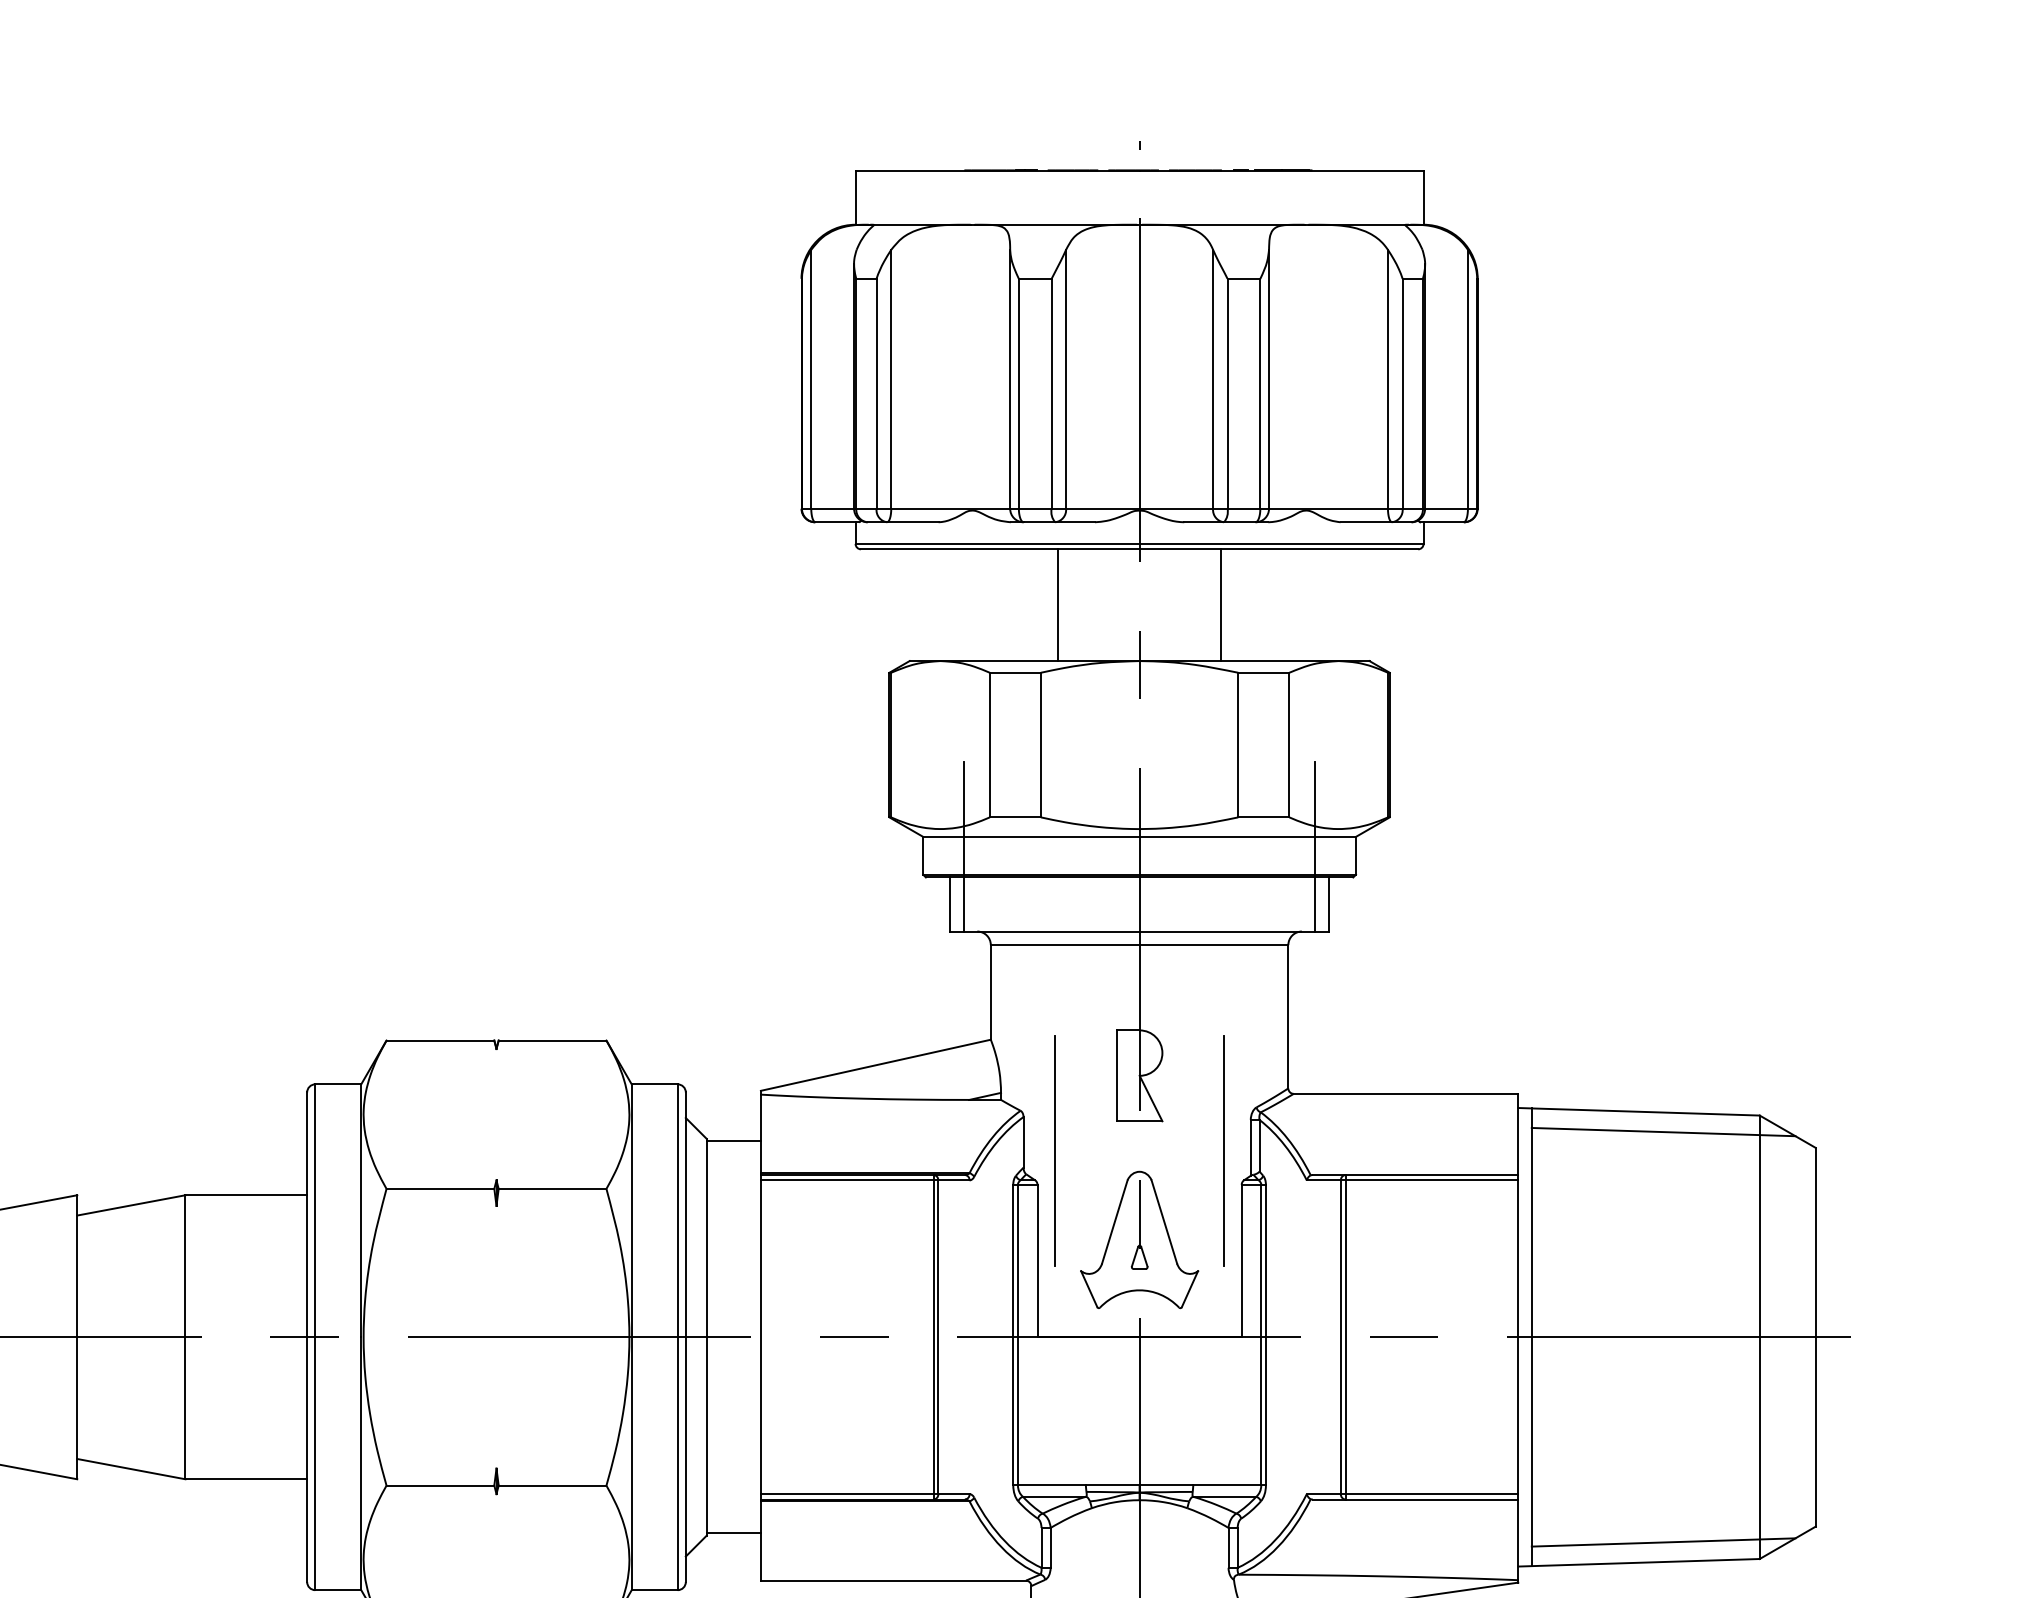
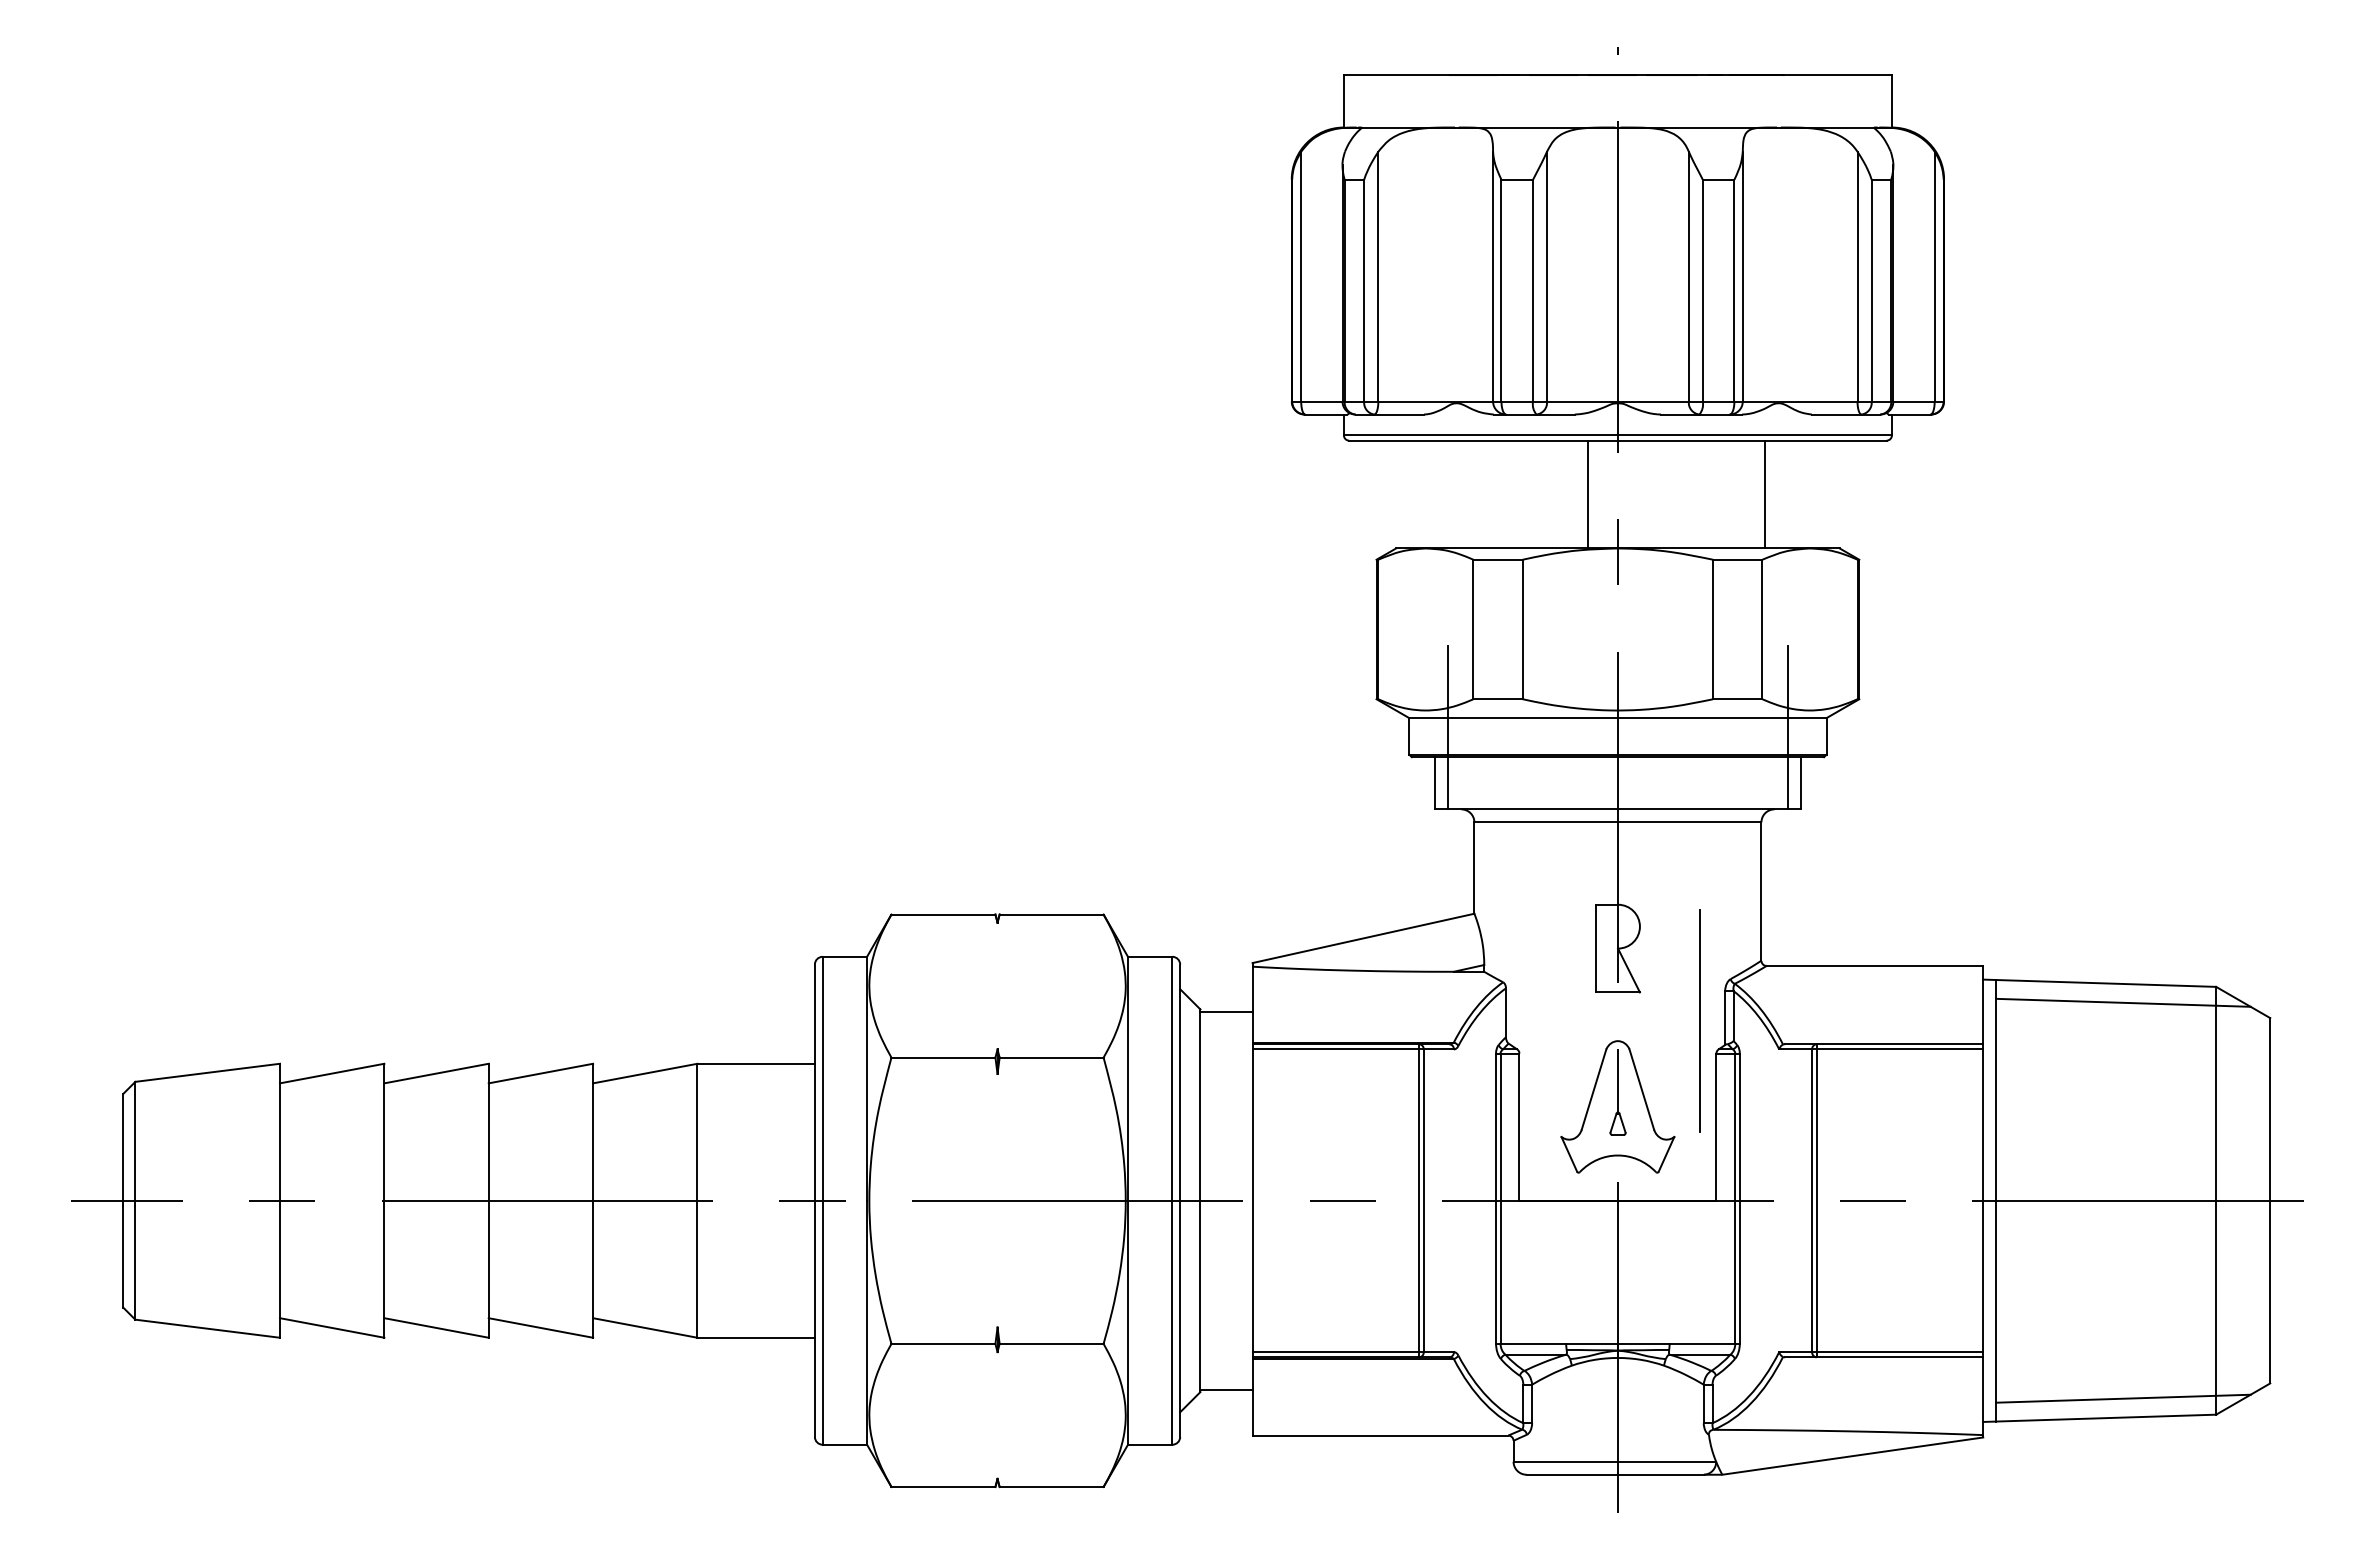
line: (1058, 605) -> (1587, 494), moved
line: (1221, 605) -> (1765, 494), moved
line: (1055, 1151) -> (1536, 1021), removed

